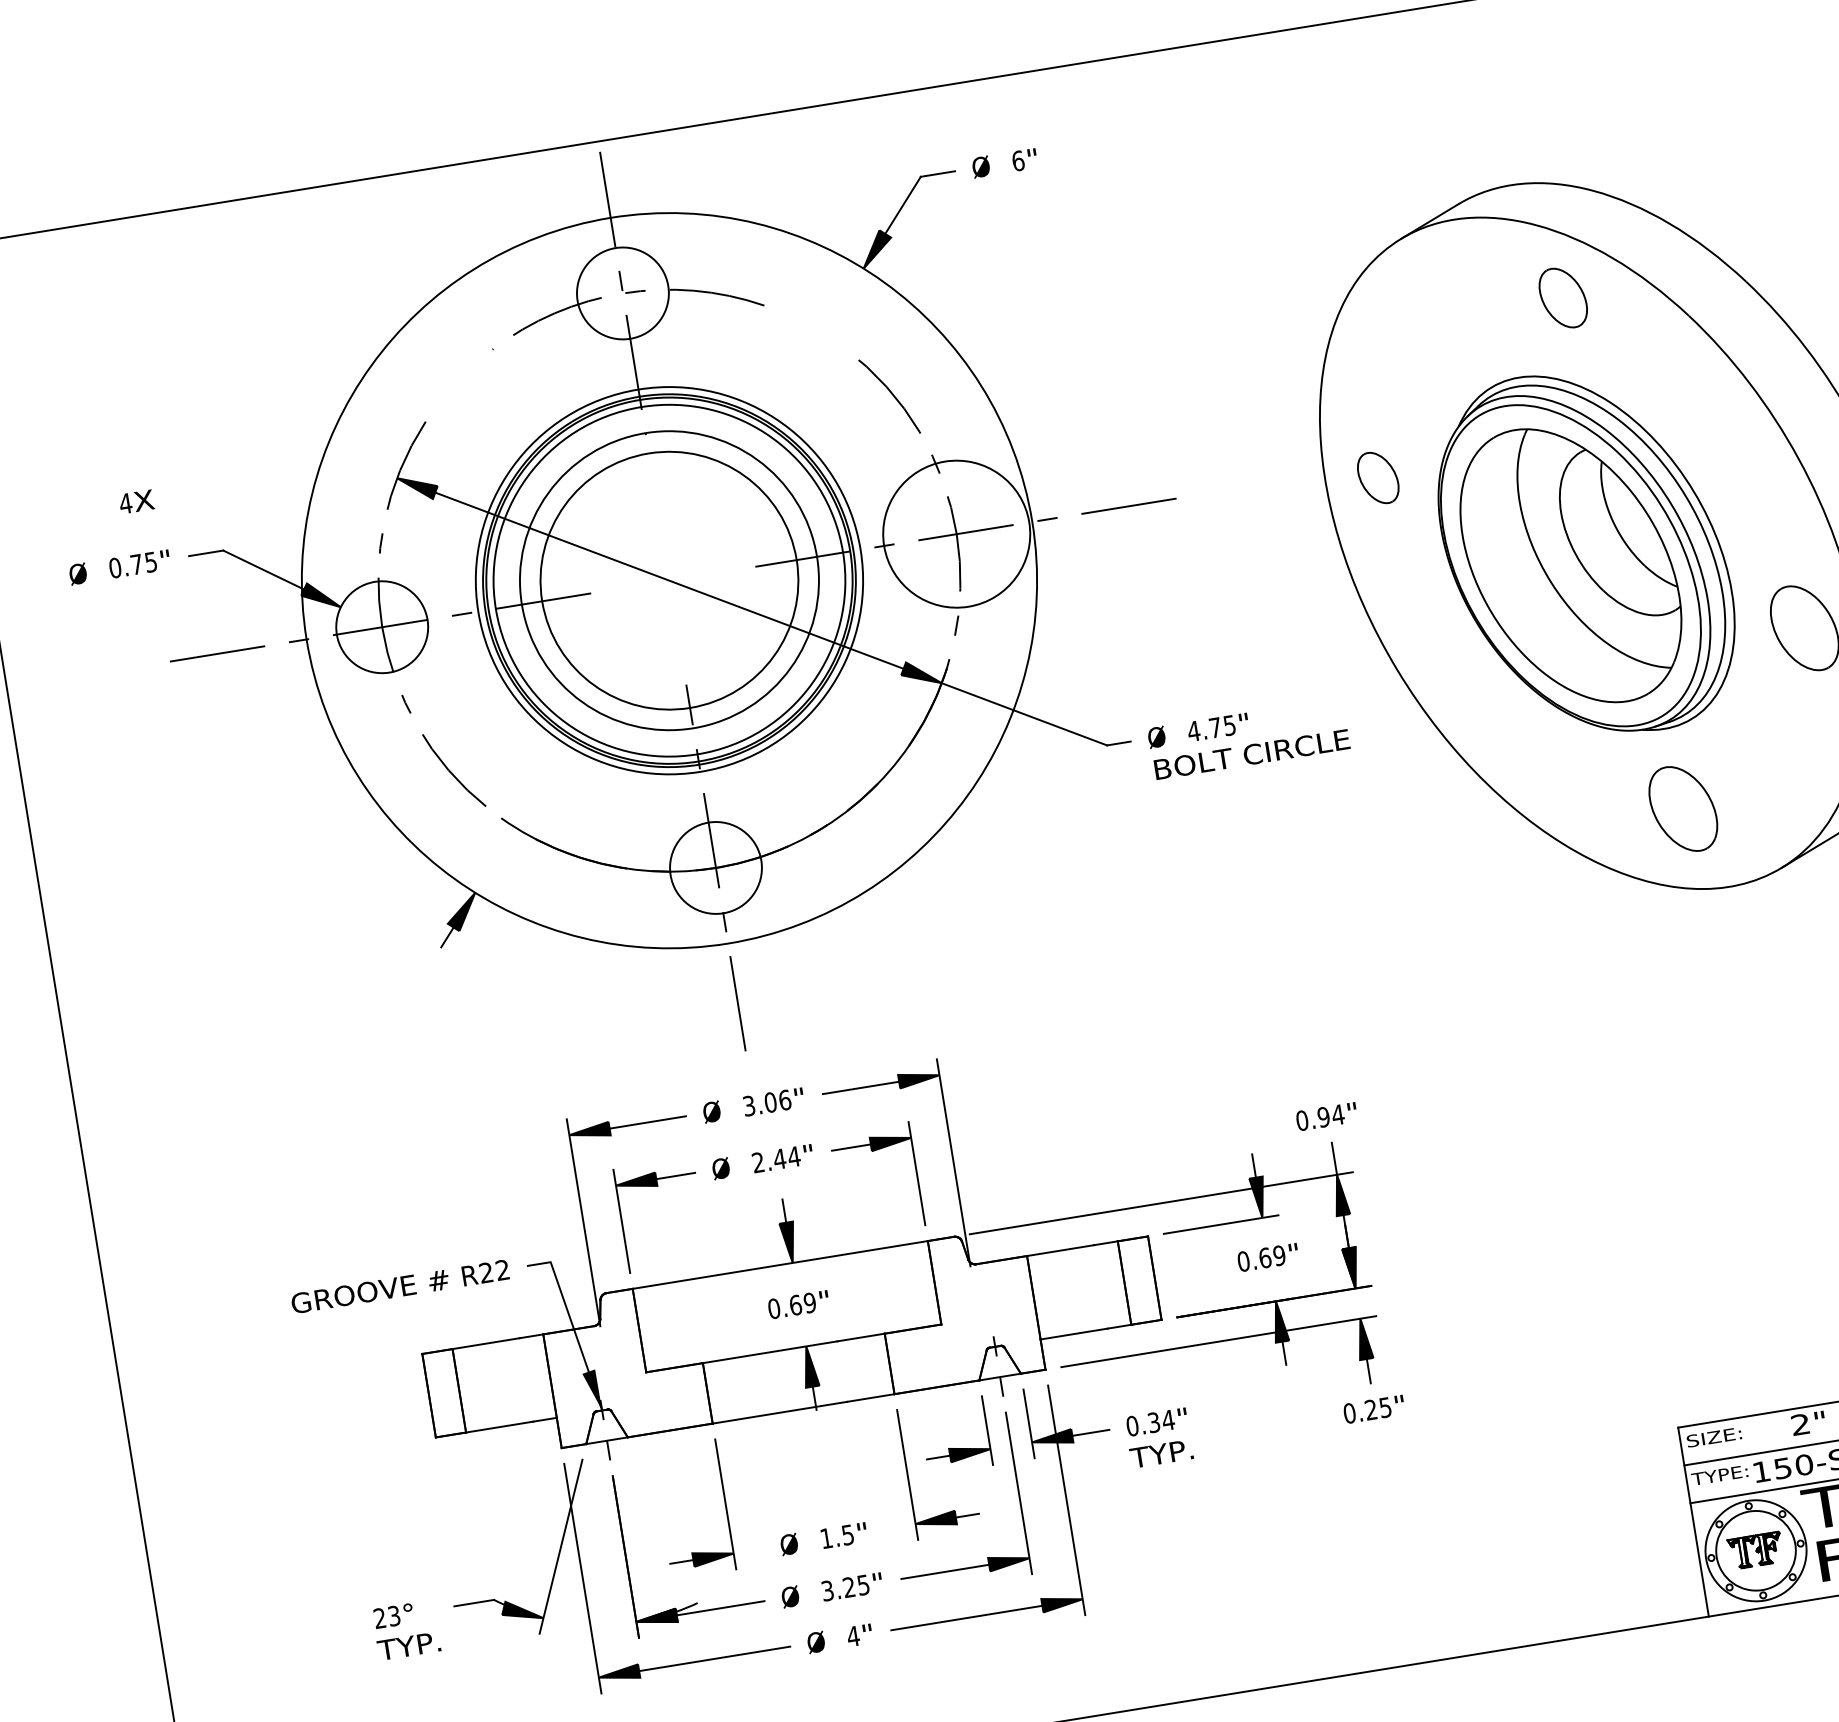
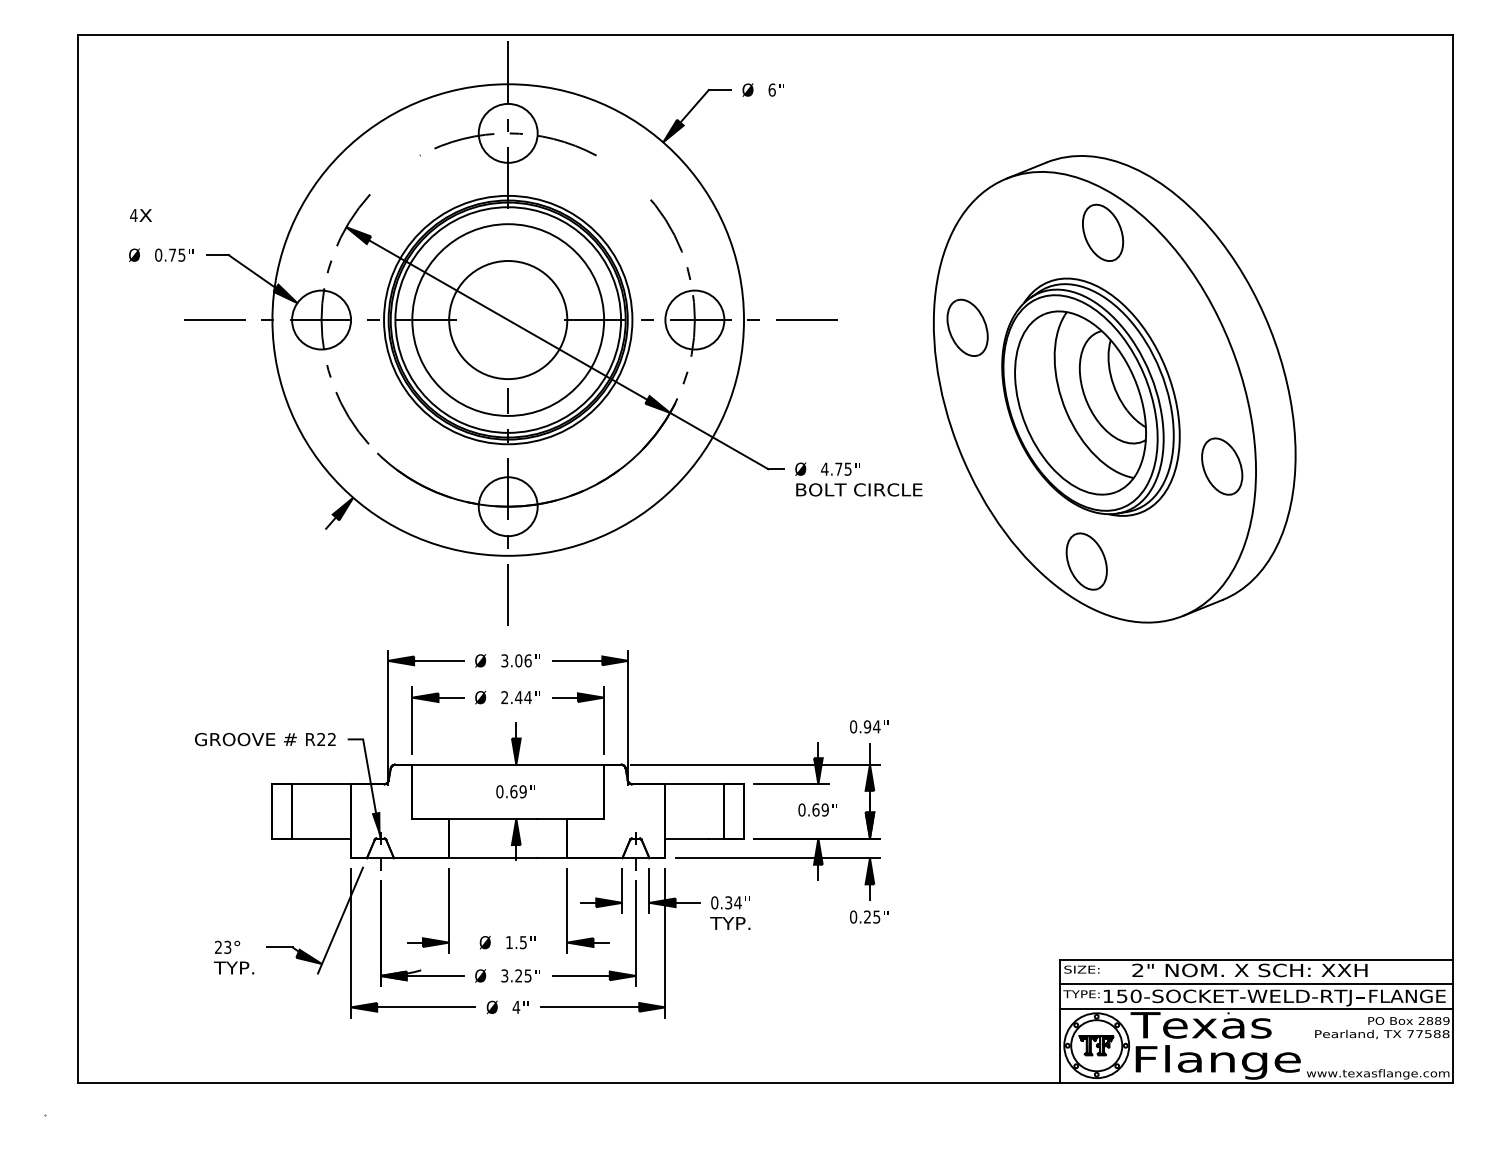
part: (1563, 297) -> (1103, 232), size x1.43
part: (1378, 477) -> (967, 327), size x1.67
text: (135, 501) -> (140, 215), moved
circle: (955, 533) -> (694, 319), size x0.62
circle: (669, 581) -> (508, 320), size x0.71
part: (1682, 808) -> (1086, 561), moved

